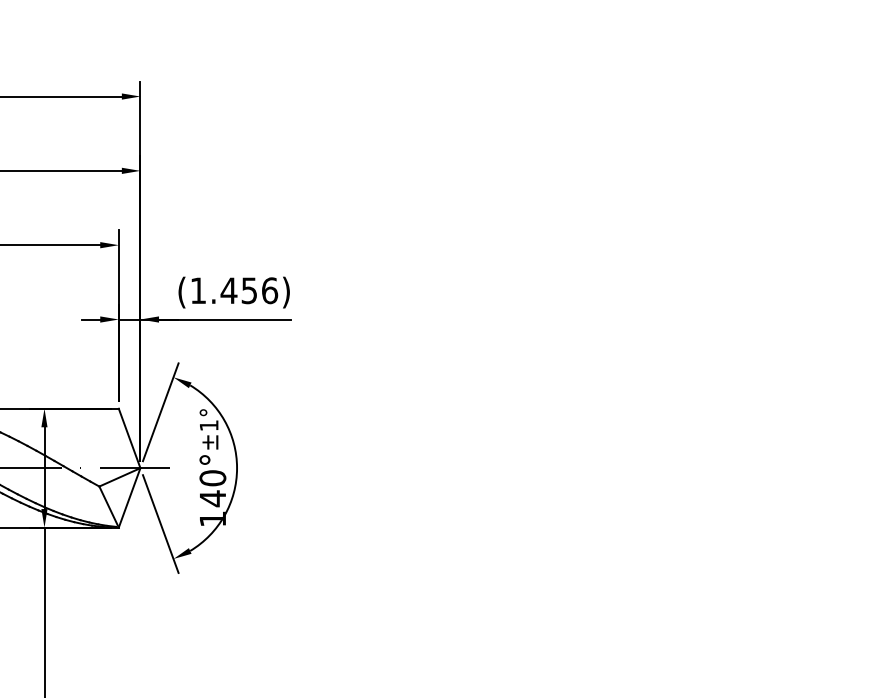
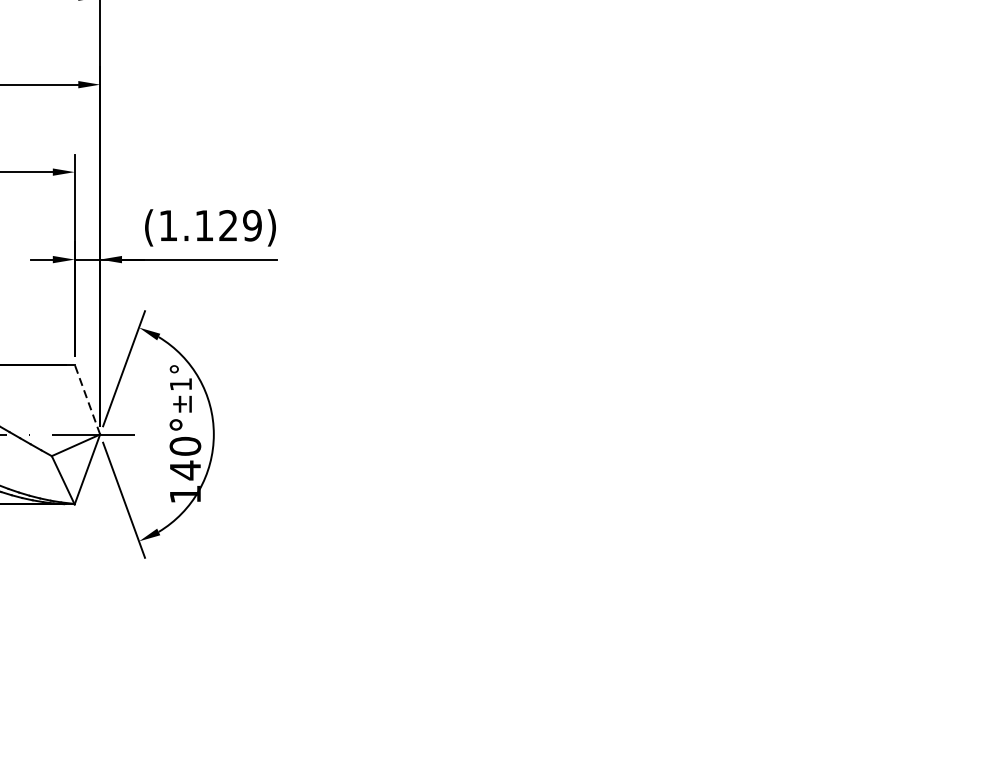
text: (249, 290) -> (228, 225), (1.456) -> (1.129)
line: (129, 438) -> (87, 399), solid -> dashed

